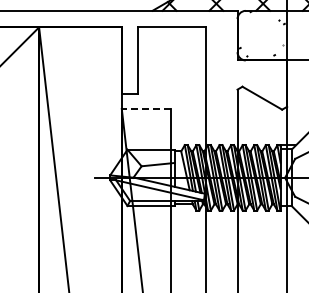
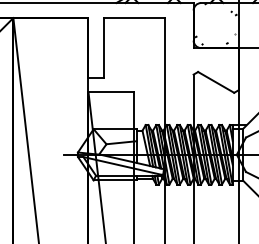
line: (146, 108) -> (110, 91), dashed -> solid

